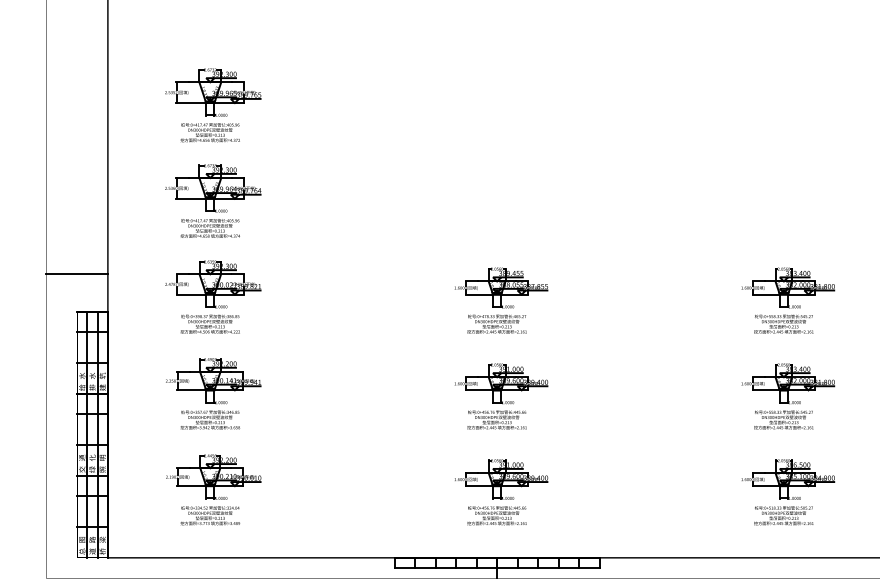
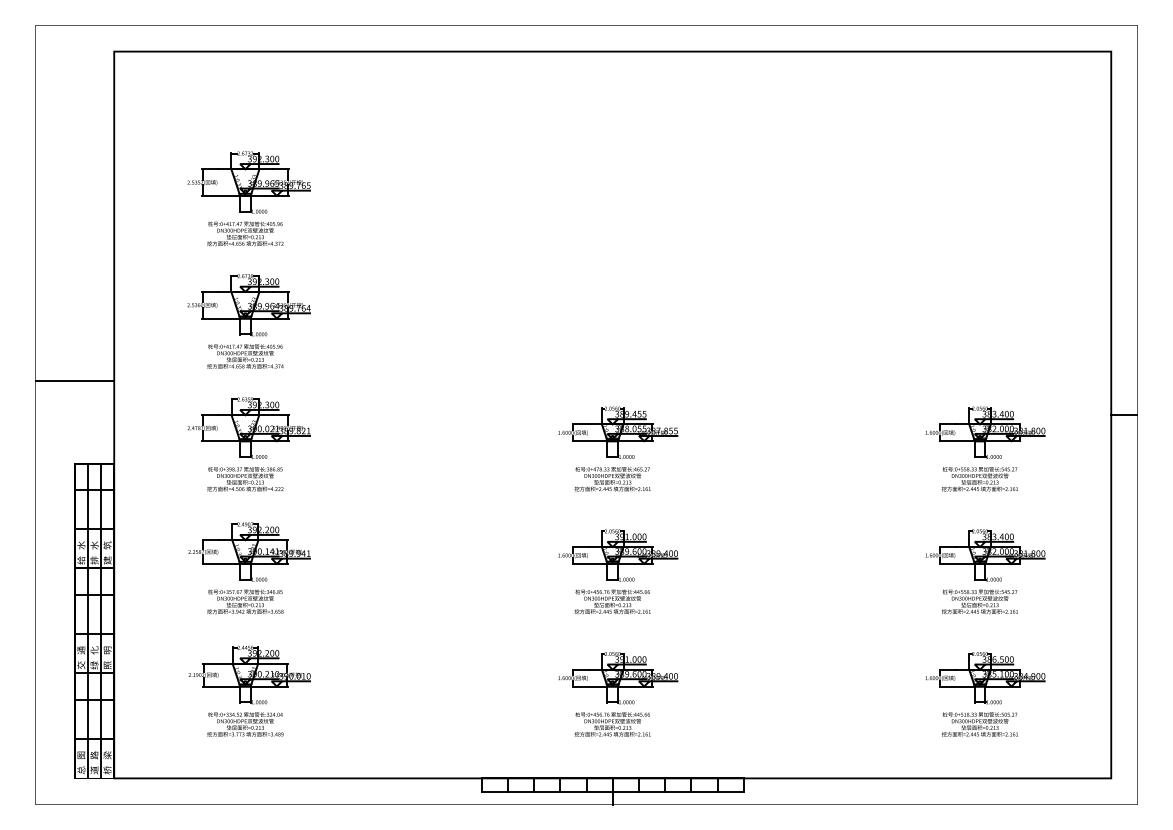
line: (76, 273) -> (74, 380), moved

